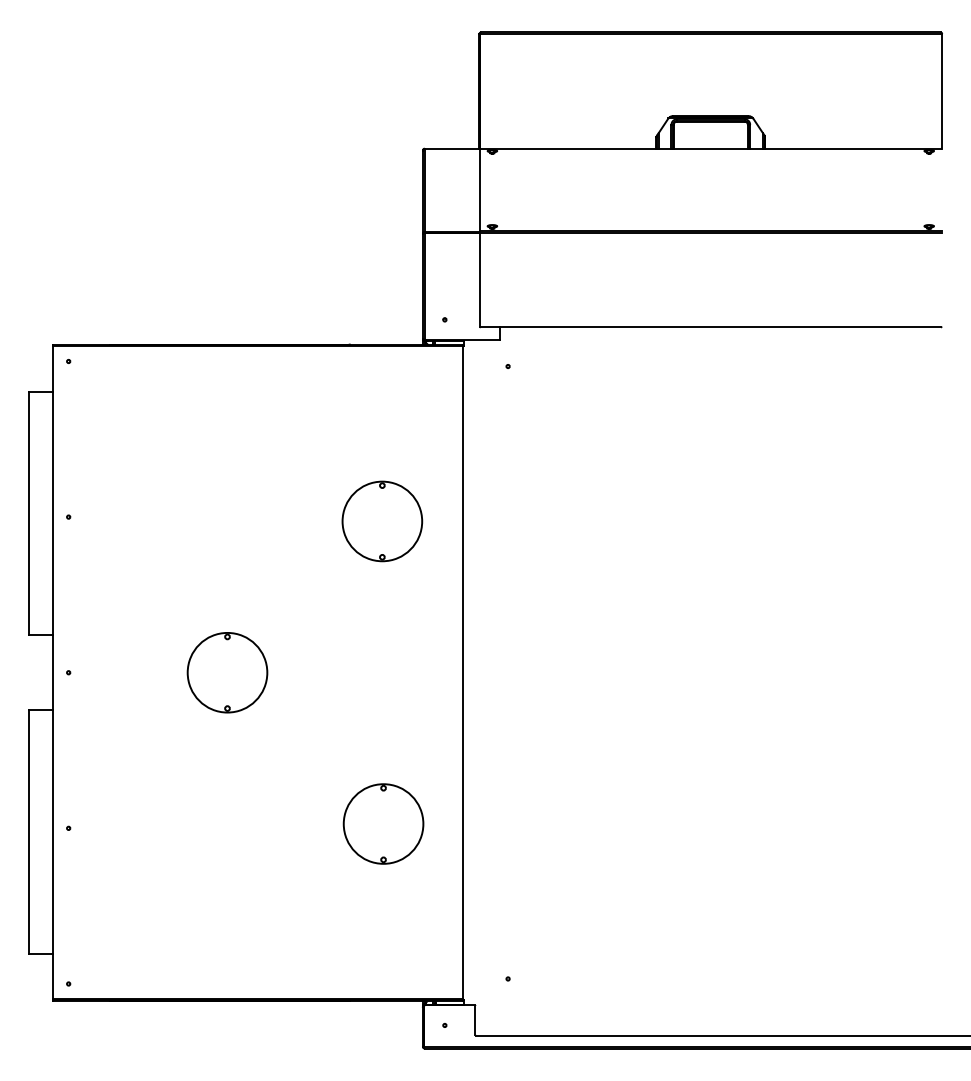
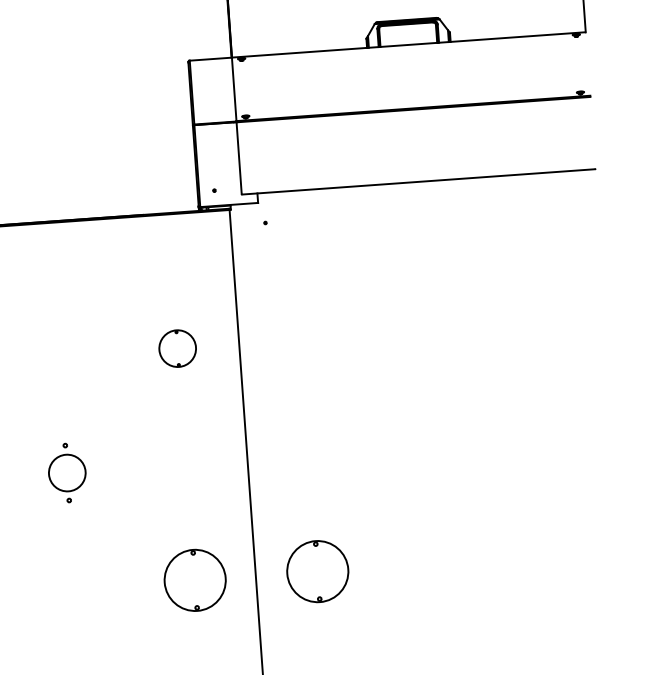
part: (382, 521) -> (177, 348), size x0.6
circle: (227, 672) -> (67, 472), size x0.6
part: (543, 823) -> (317, 571), added

